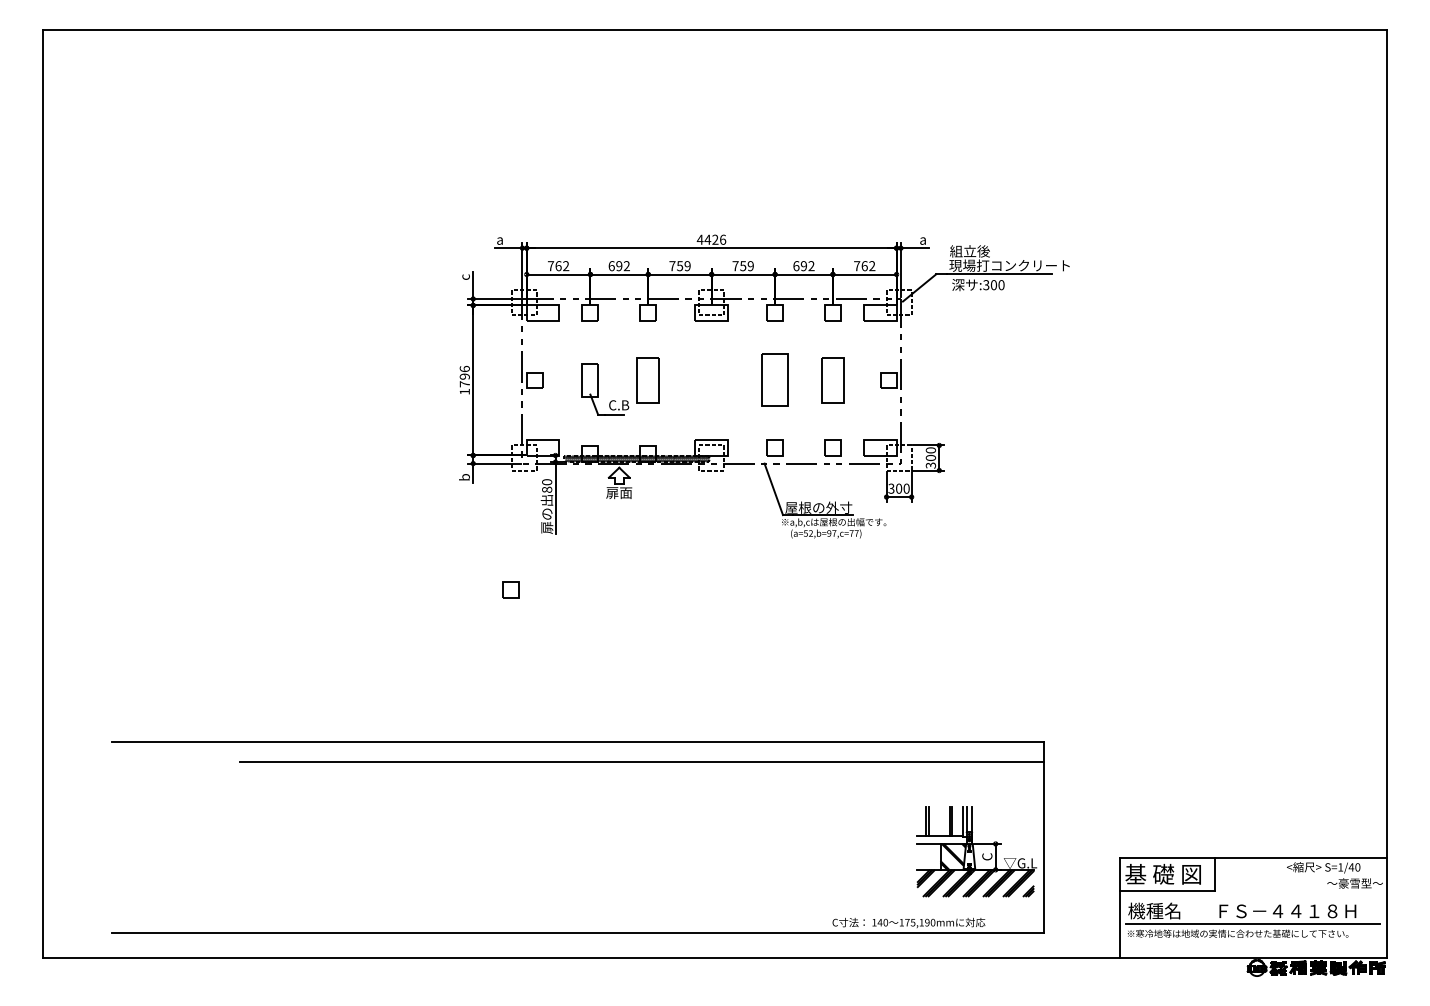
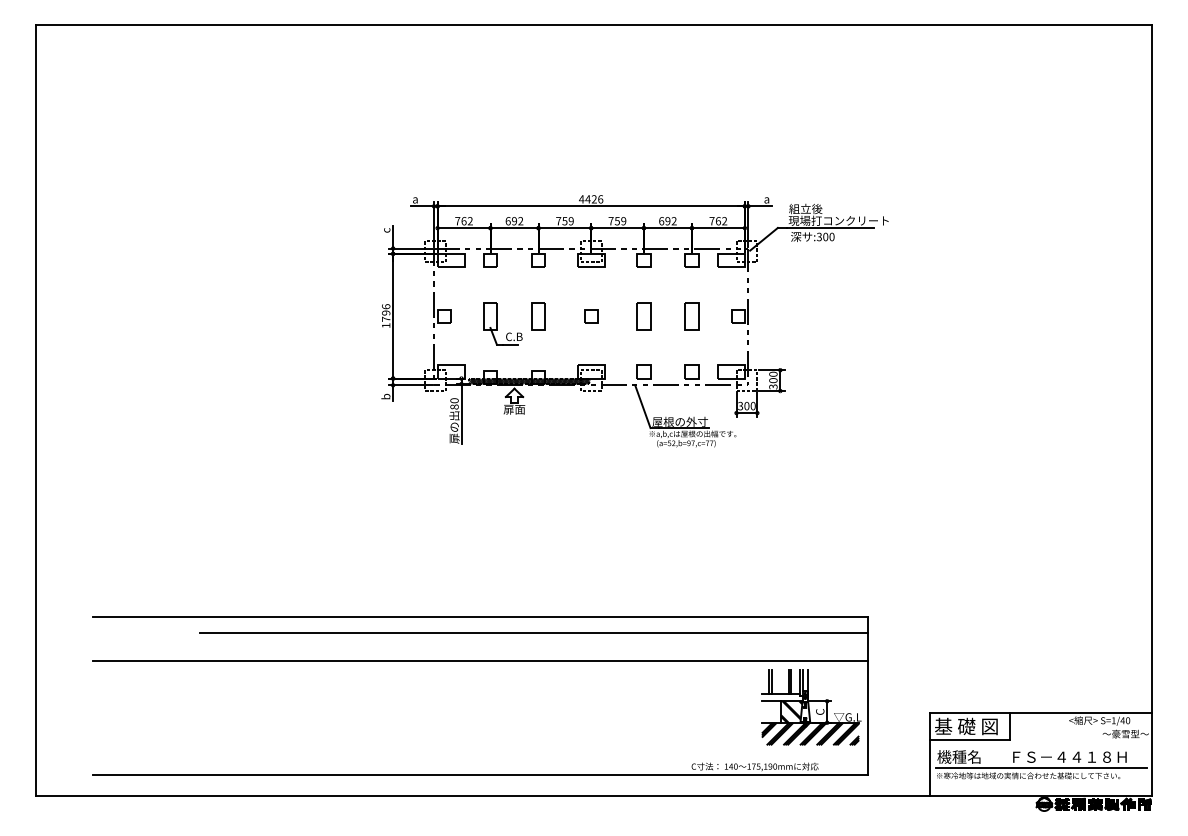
part: (648, 380) -> (538, 316), size x0.71
part: (774, 380) -> (643, 316), size x0.62
part: (832, 380) -> (691, 316), size x0.71
part: (510, 590) -> (591, 316), moved
line: (577, 794) -> (479, 660), added

